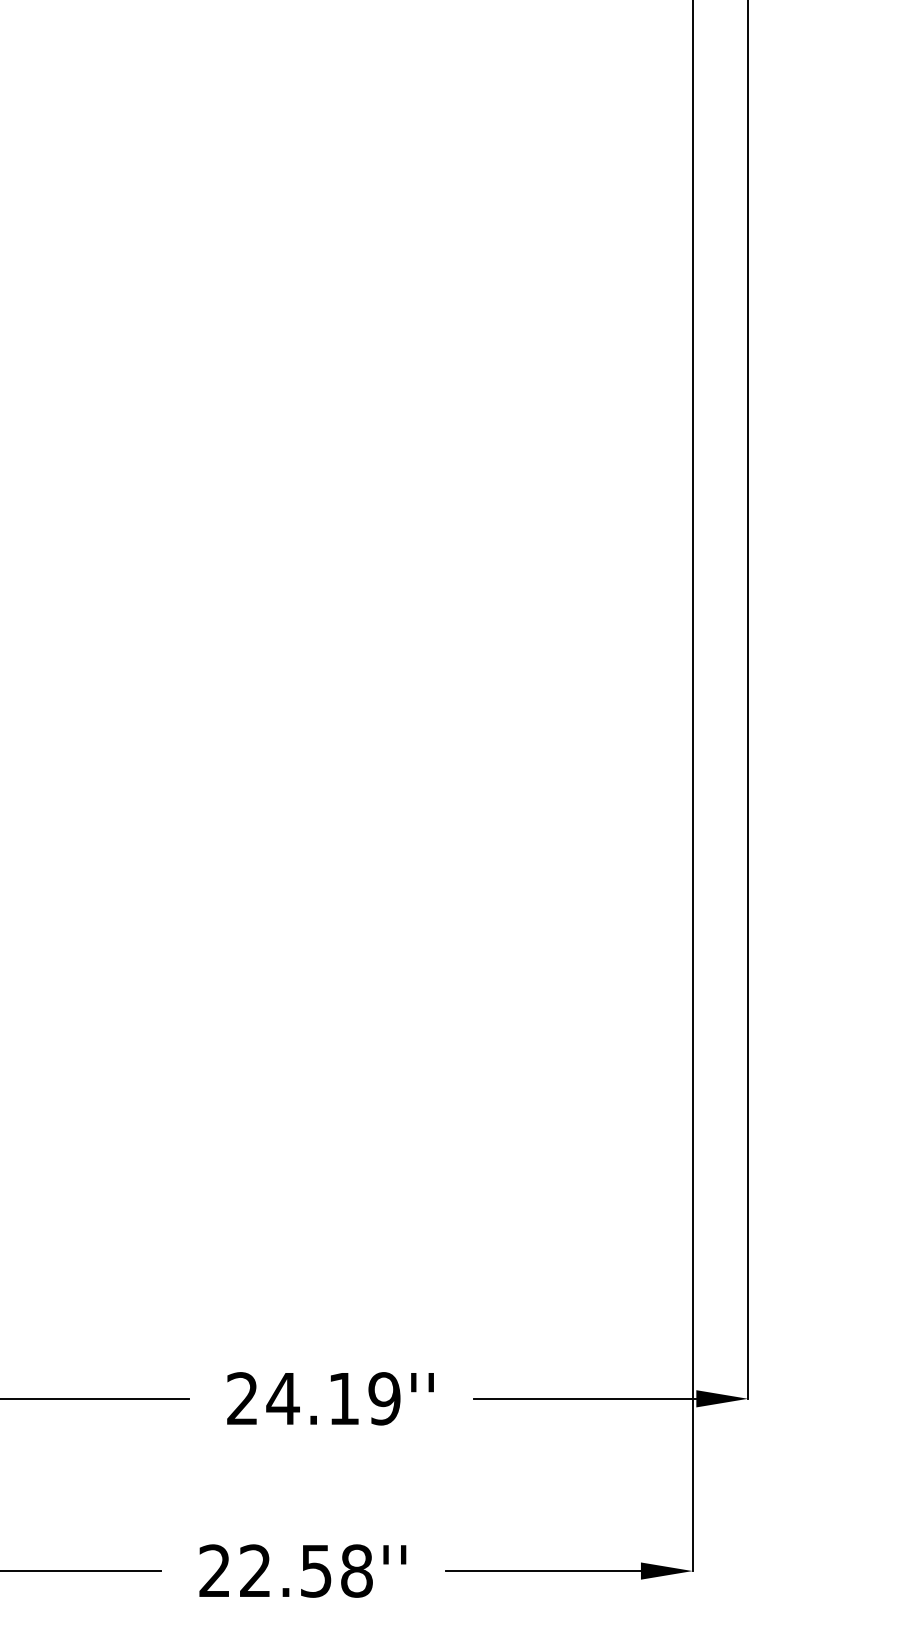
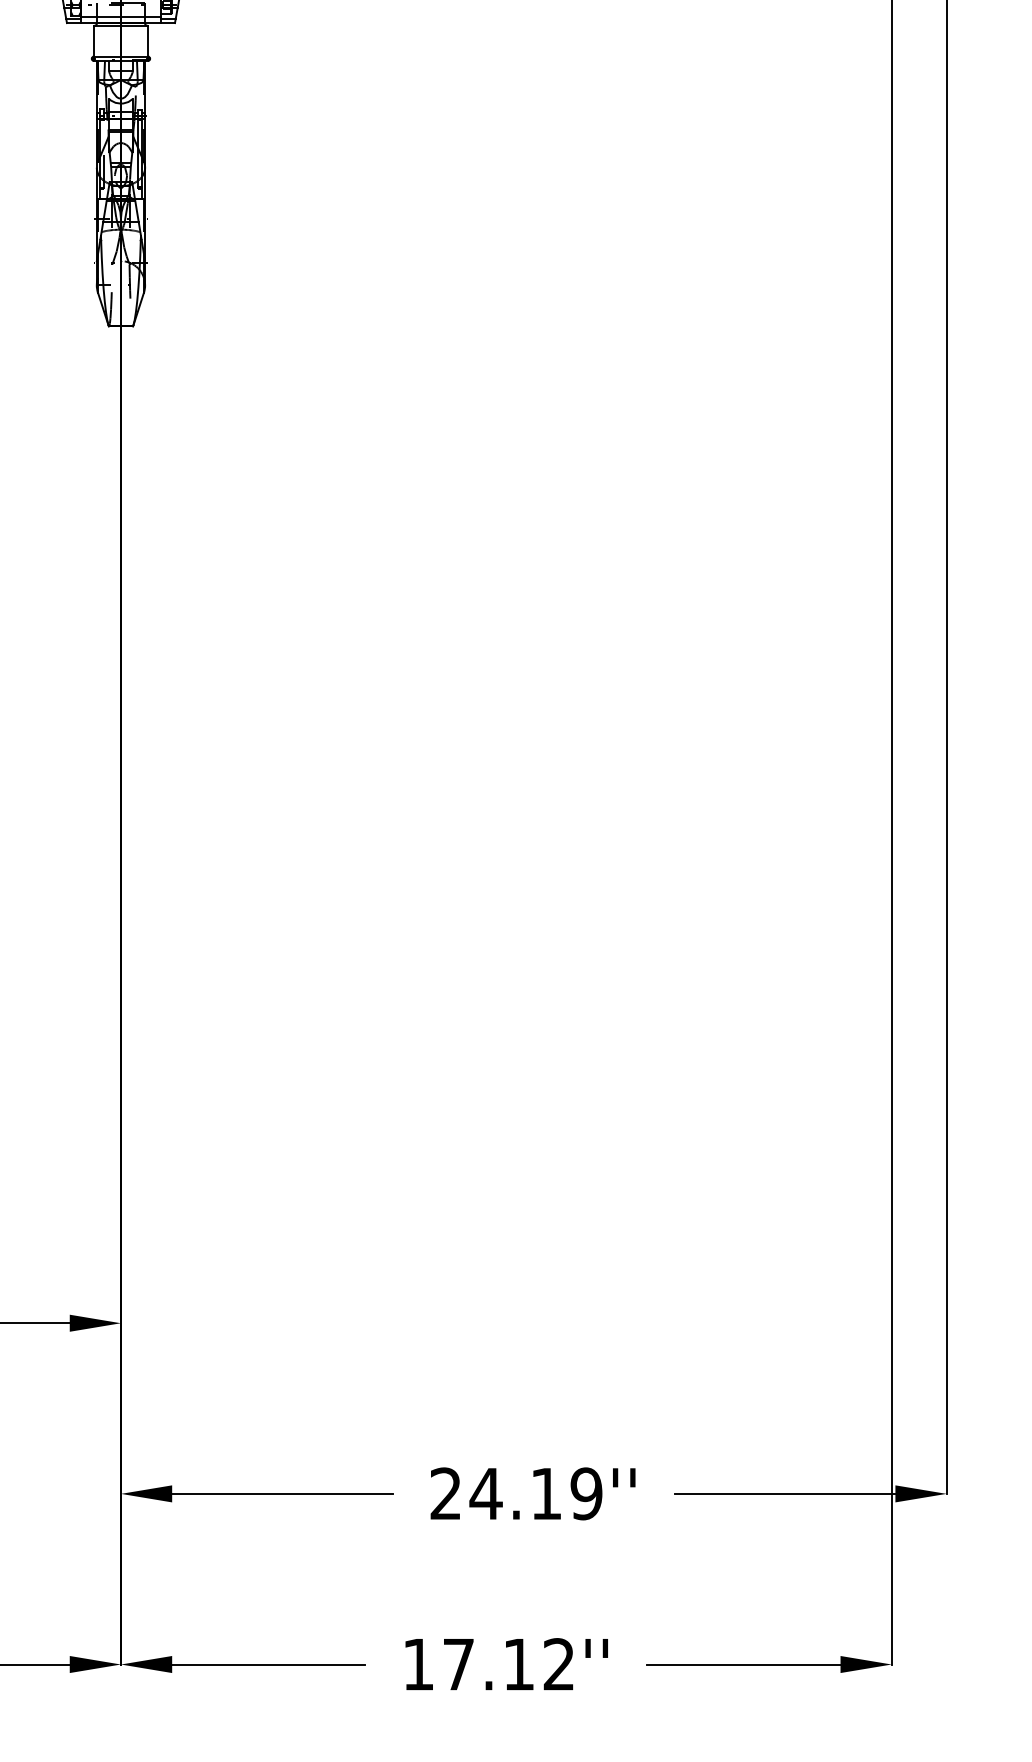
text: (286, 1571) -> (489, 1664), 22.58'' -> 17.12''

